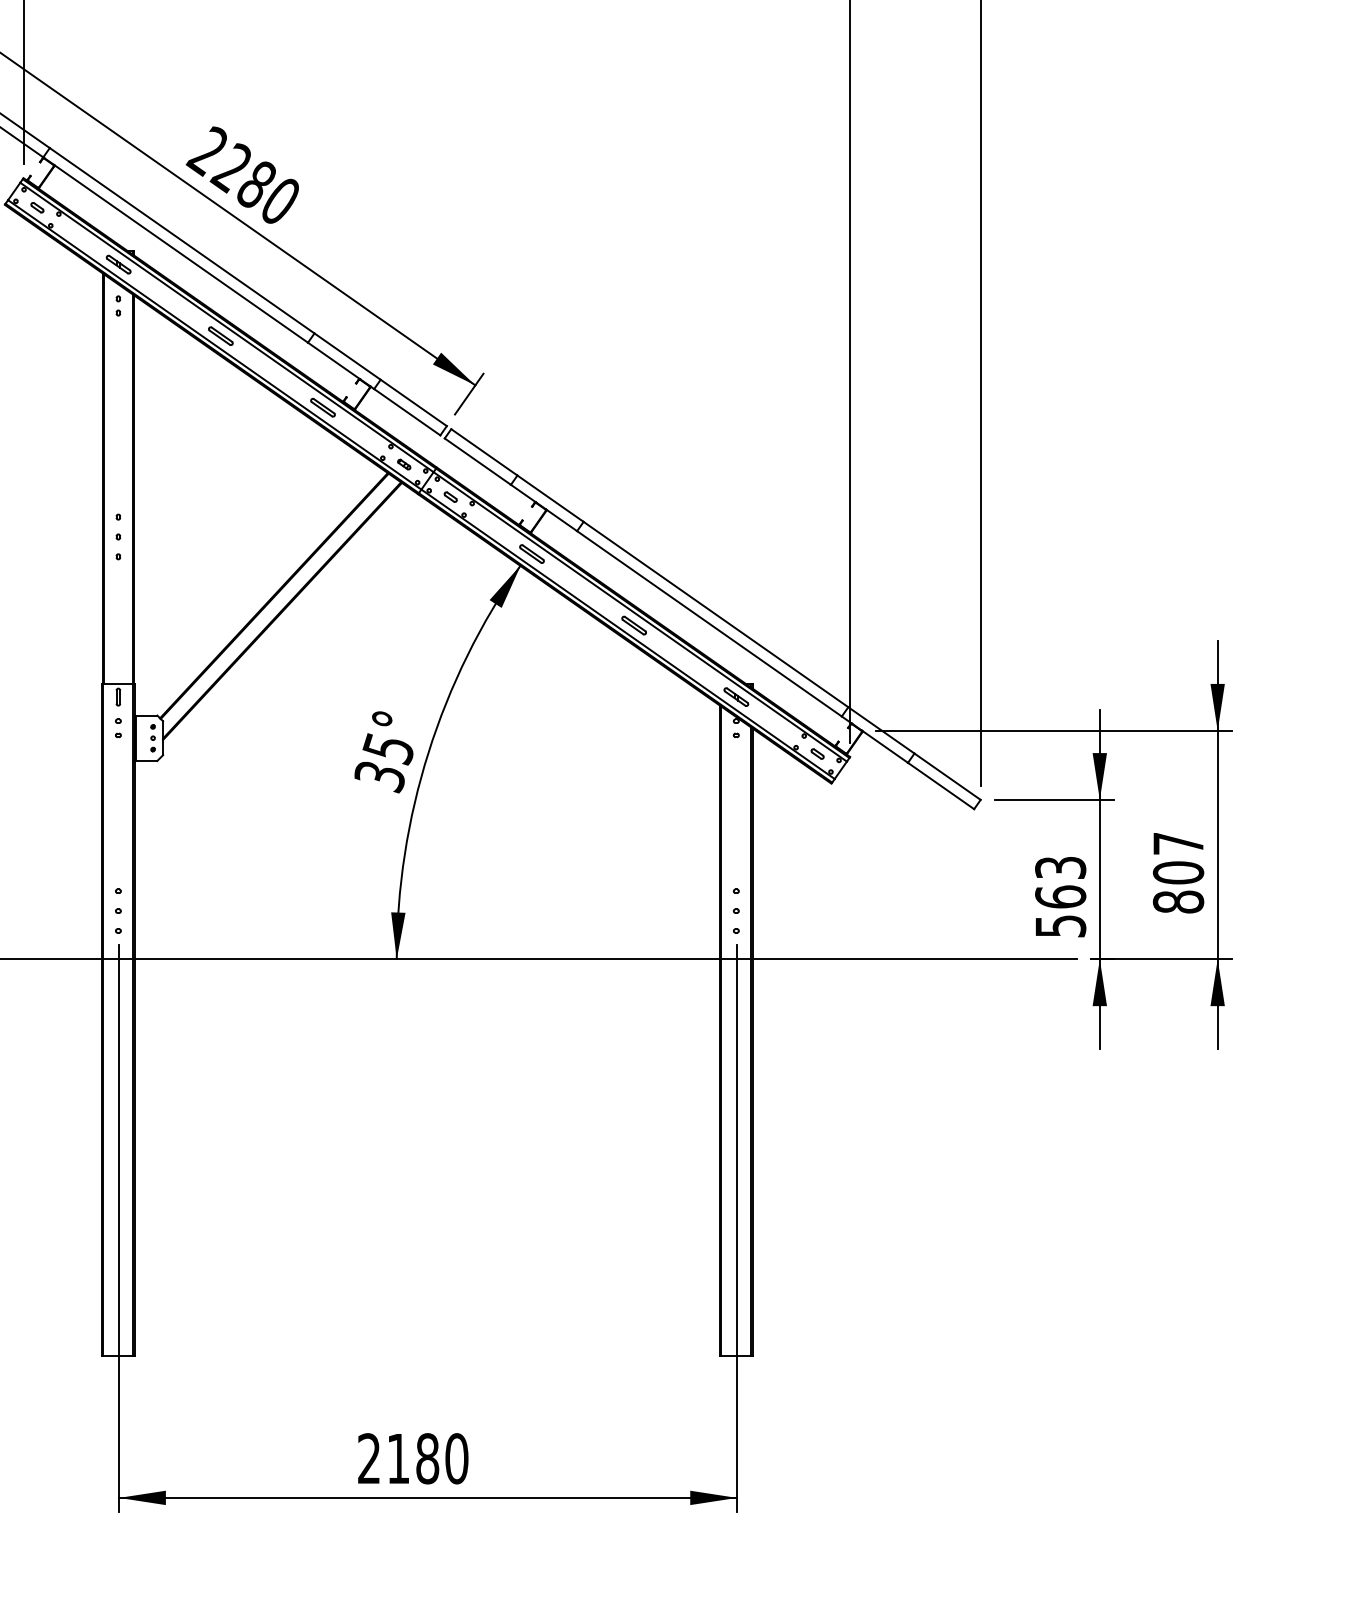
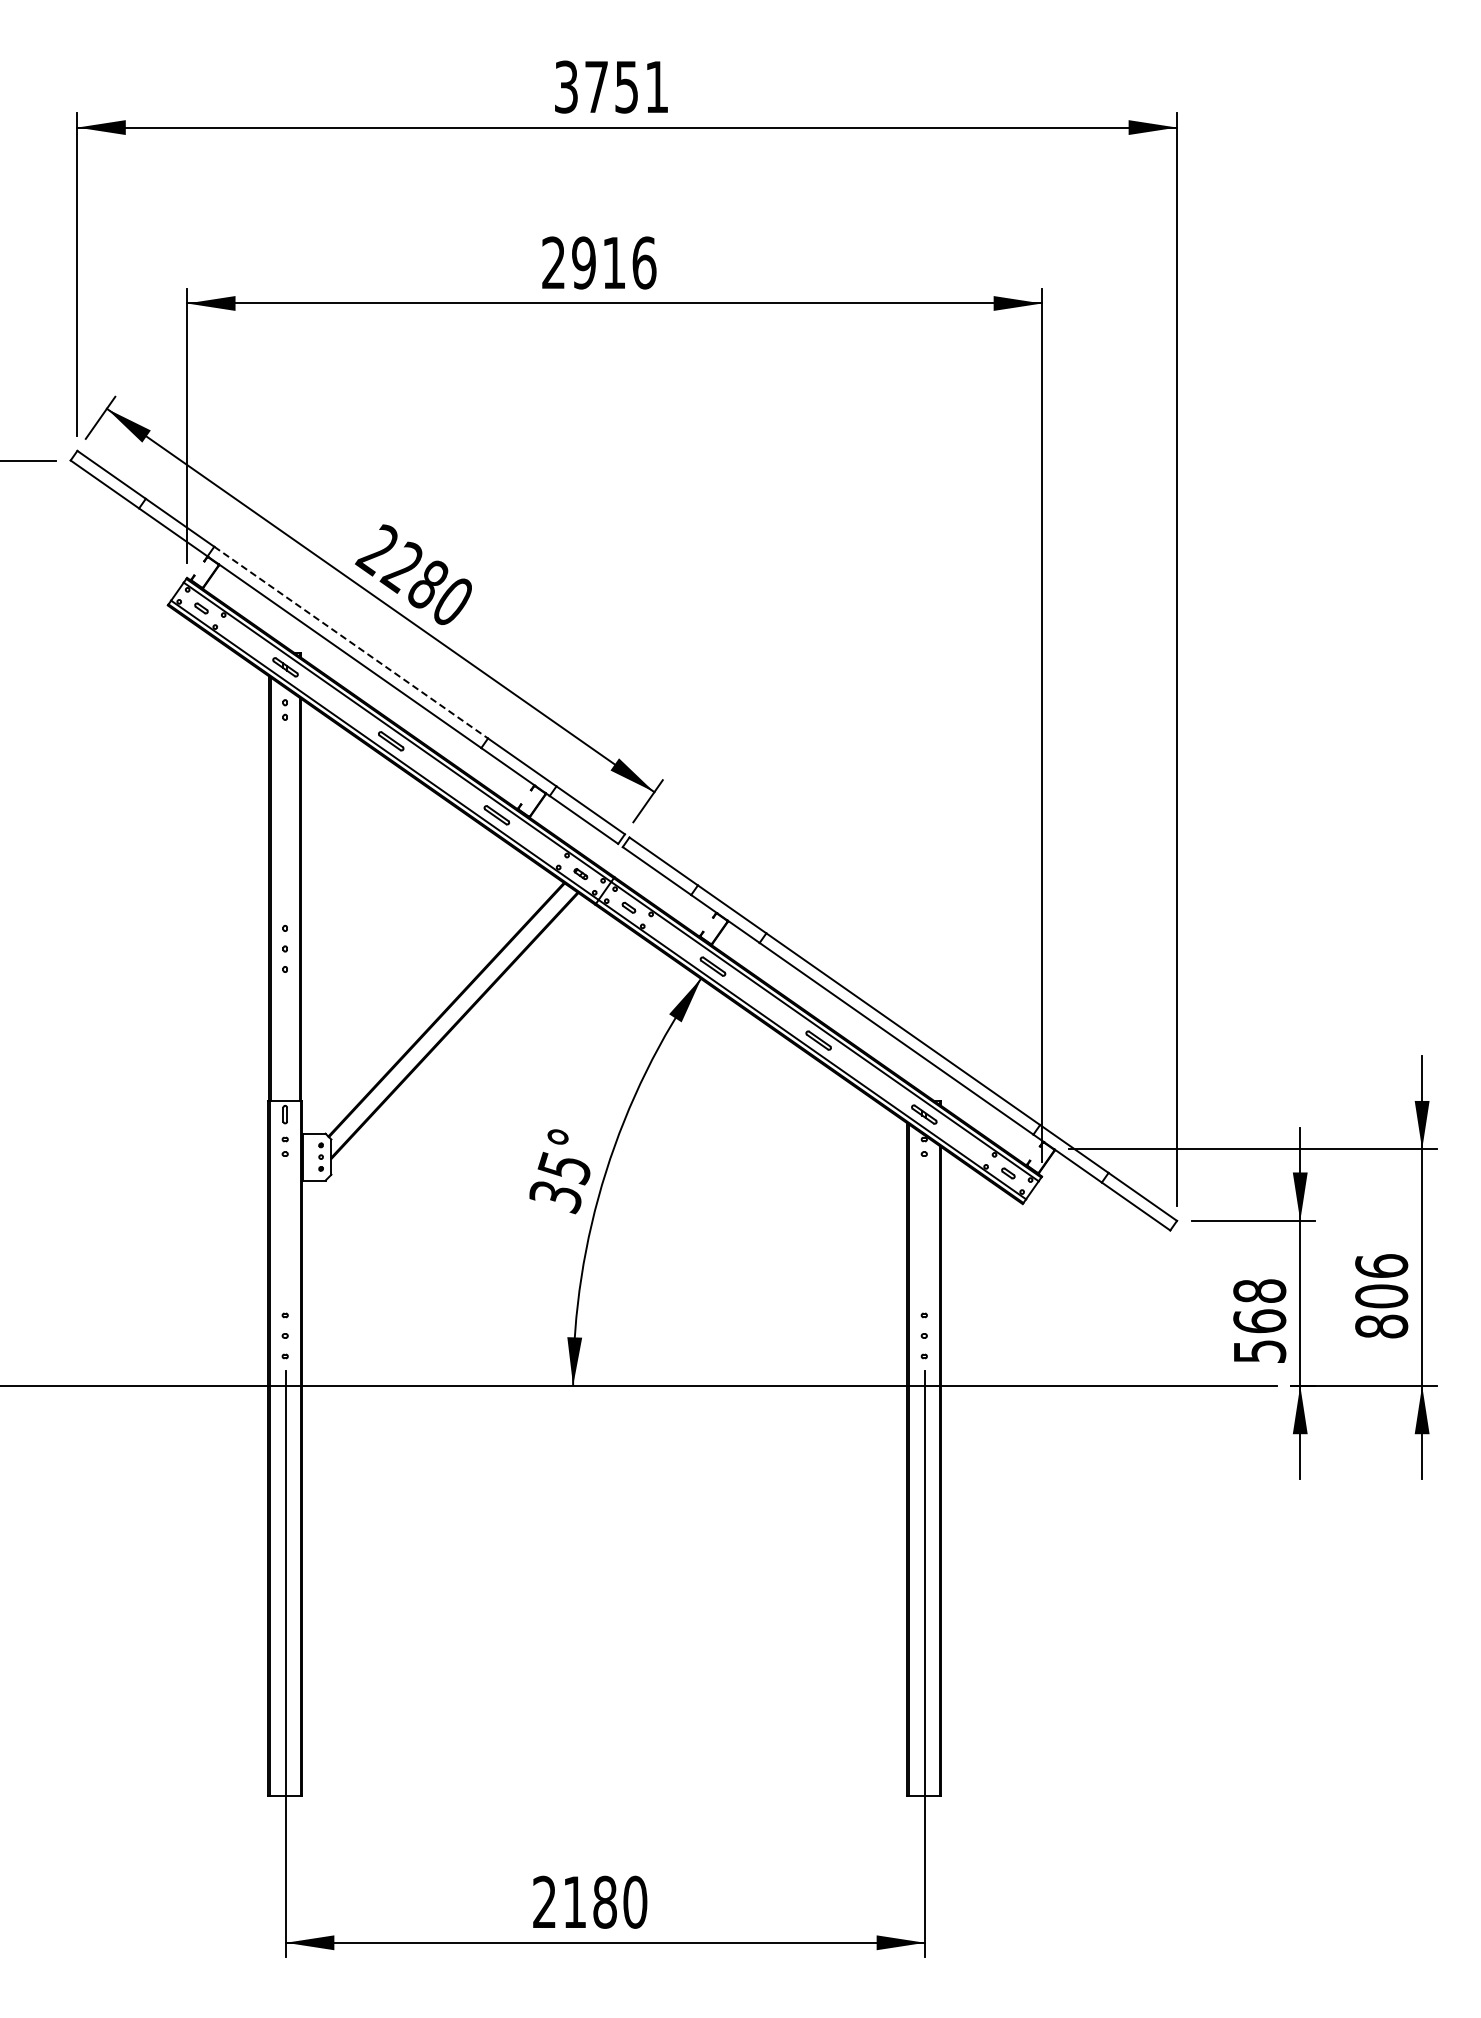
line: (182, 240) -> (351, 642), solid -> dashed
text: (1178, 843) -> (1381, 1265), 807 -> 806
text: (1060, 867) -> (1259, 1290), 563 -> 568

